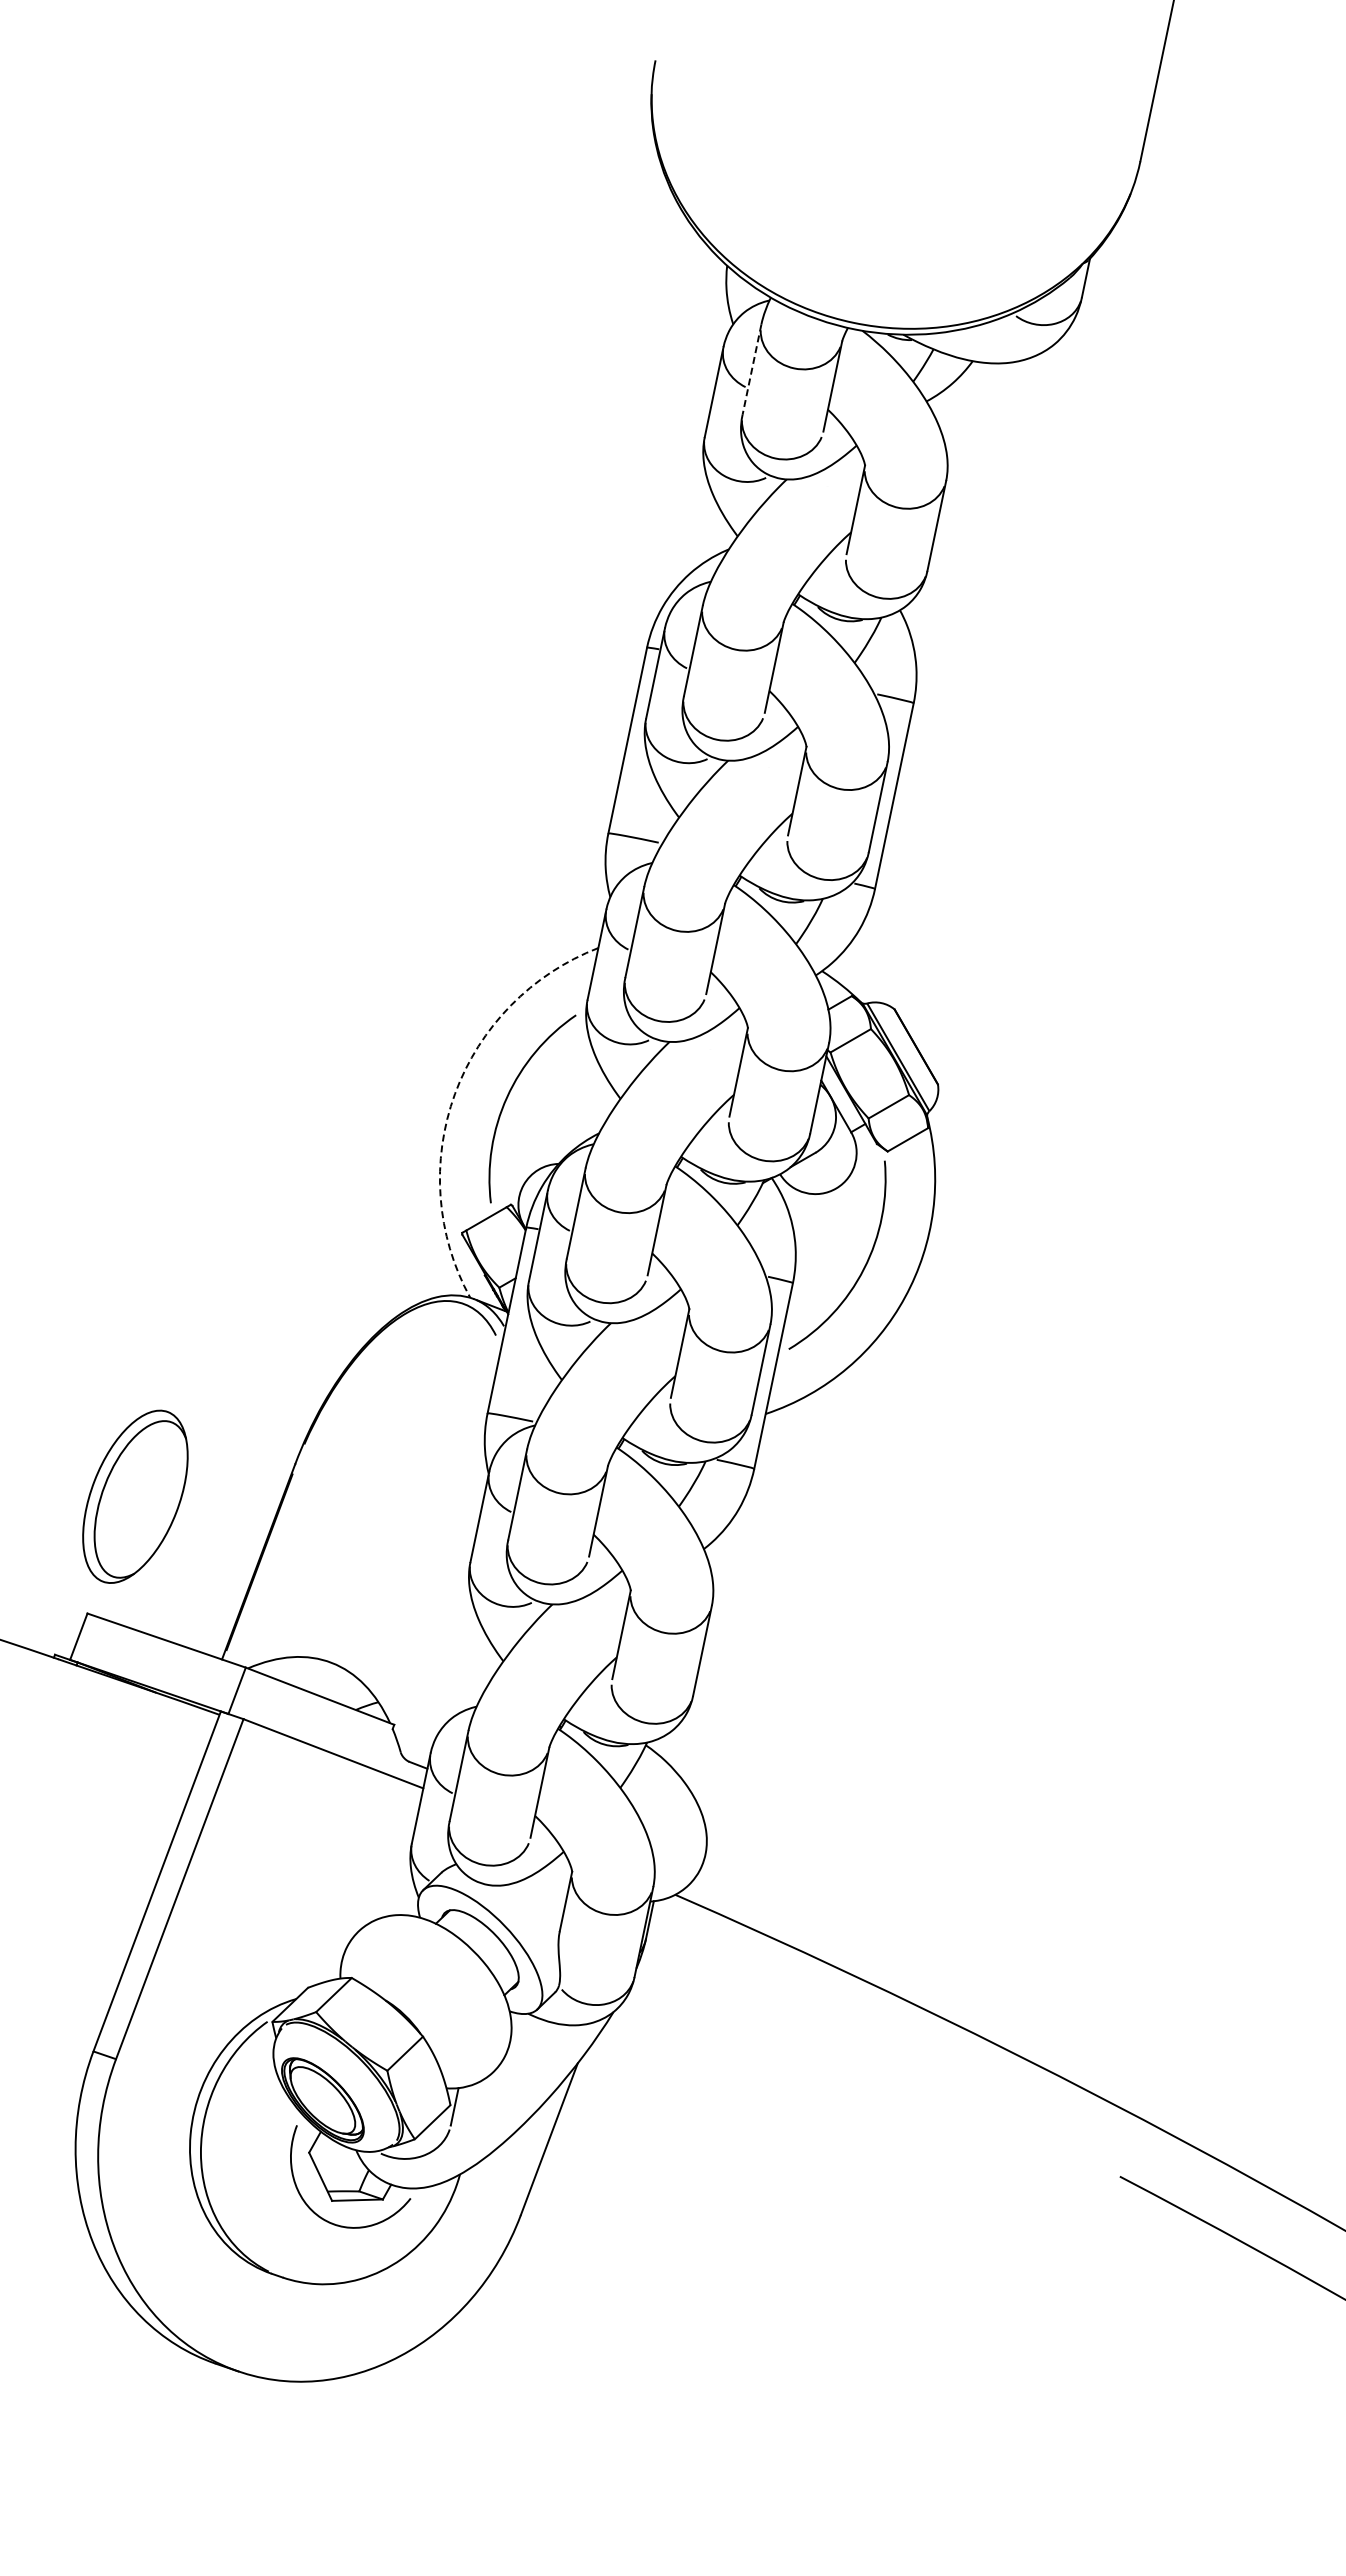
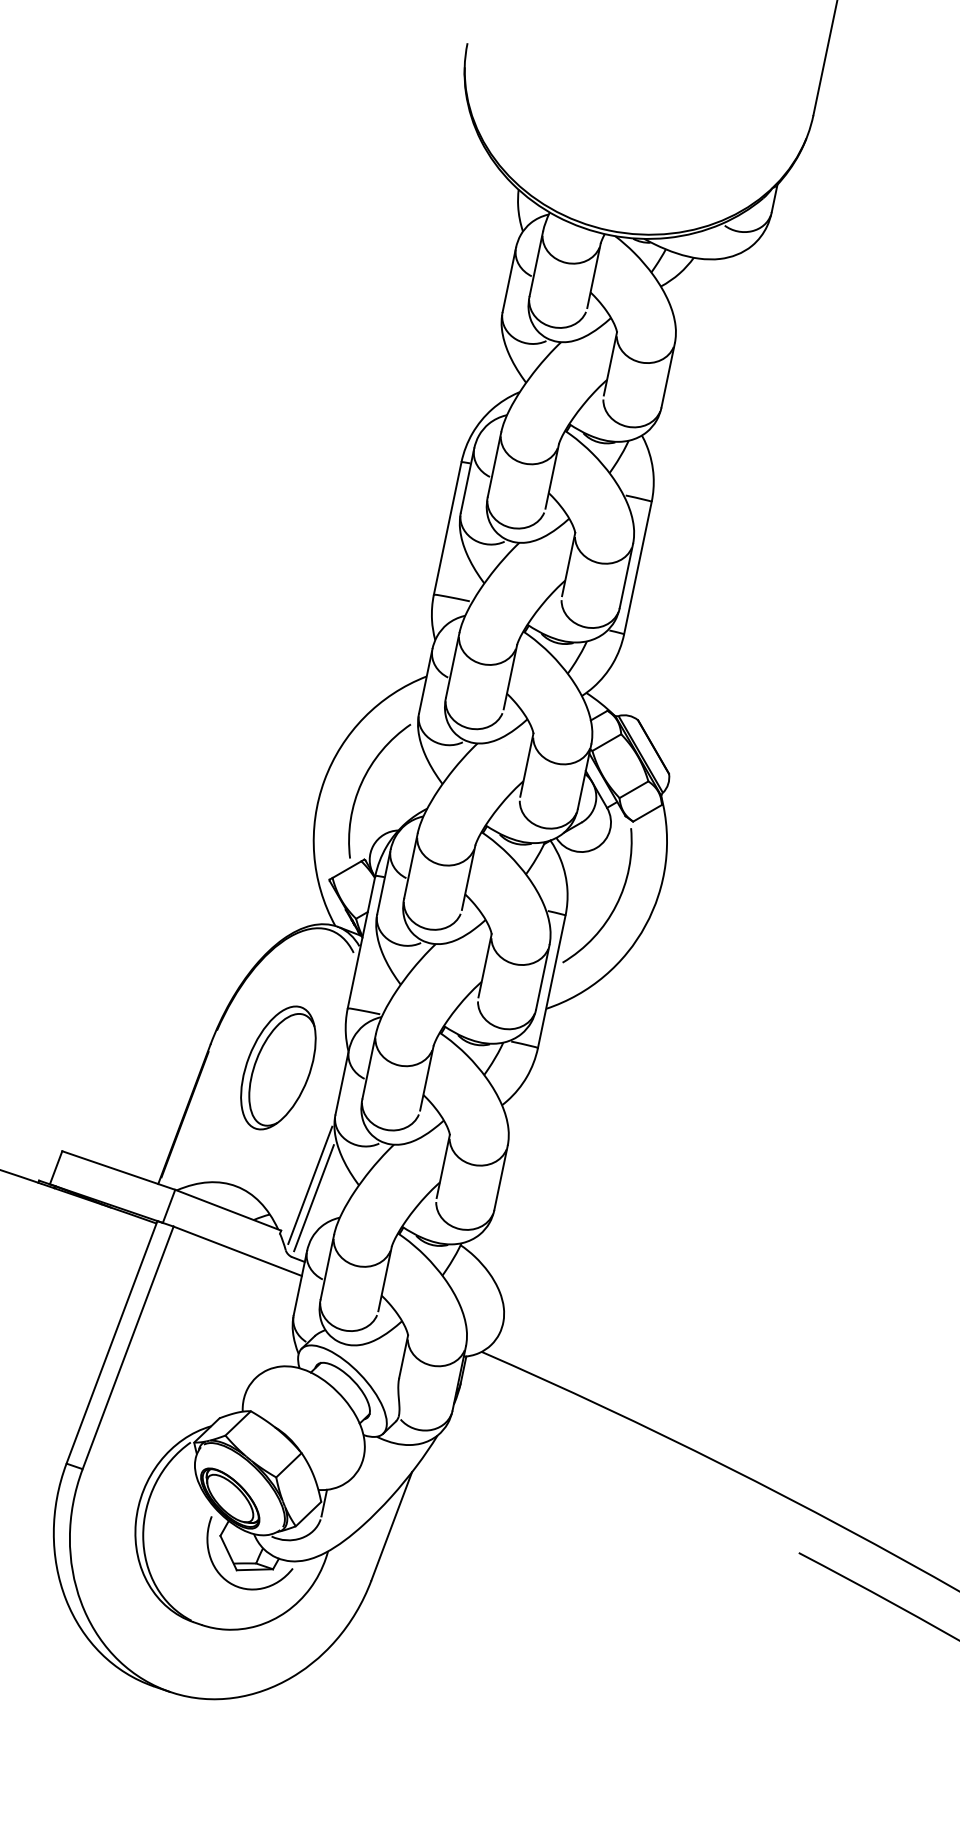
line: (751, 370) -> (536, 264), dashed -> solid
arc: (455, 1093) -> (324, 780), dashed -> solid
part: (135, 1496) -> (278, 1067), moved
line: (434, 1661) -> (309, 1185), added
line: (440, 1679) -> (314, 1198), added

